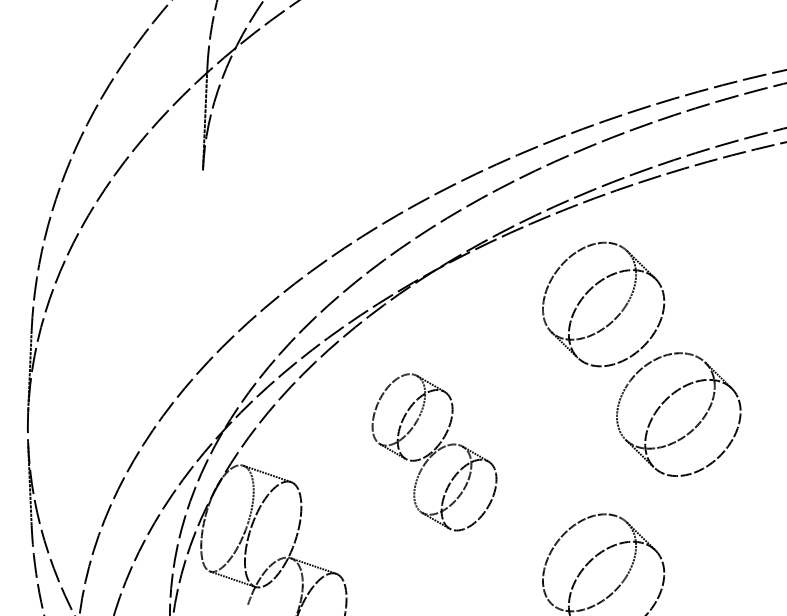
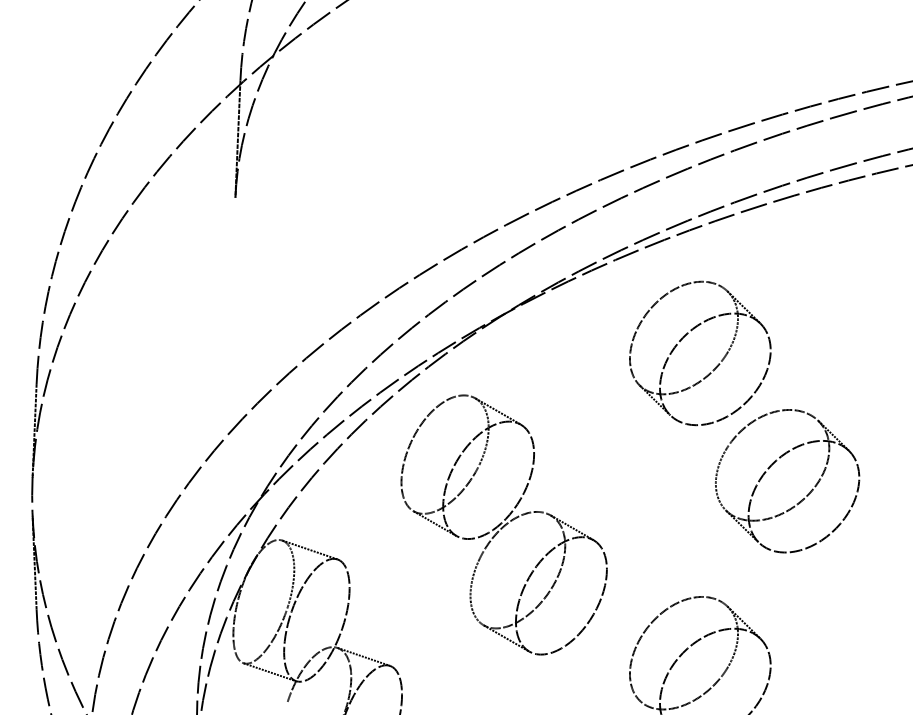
part: (434, 451) -> (503, 524), size x1.43

